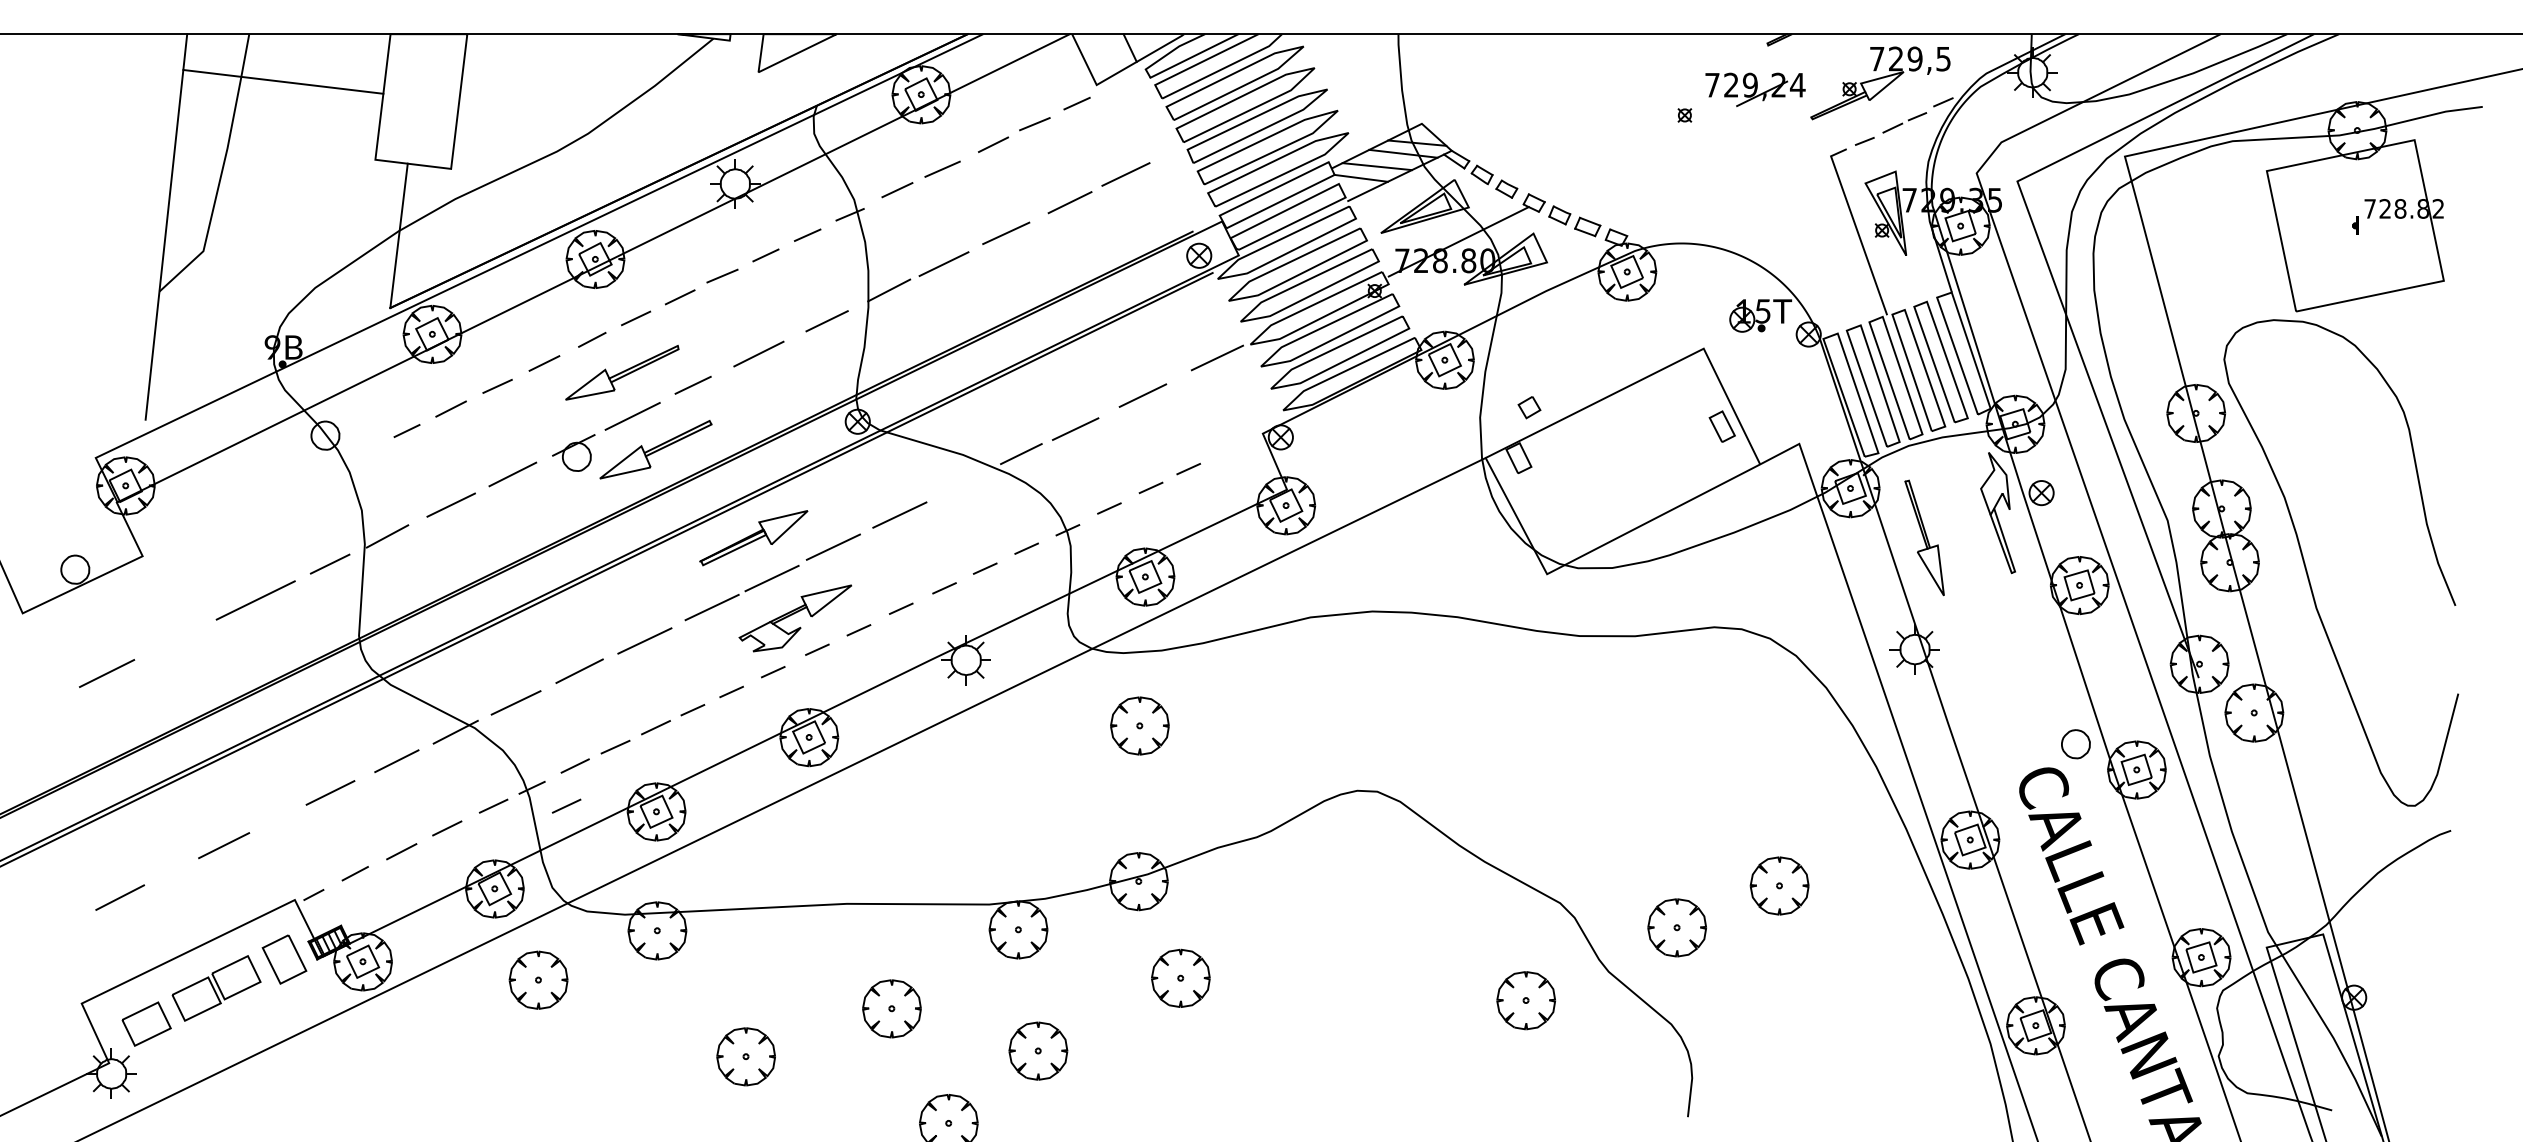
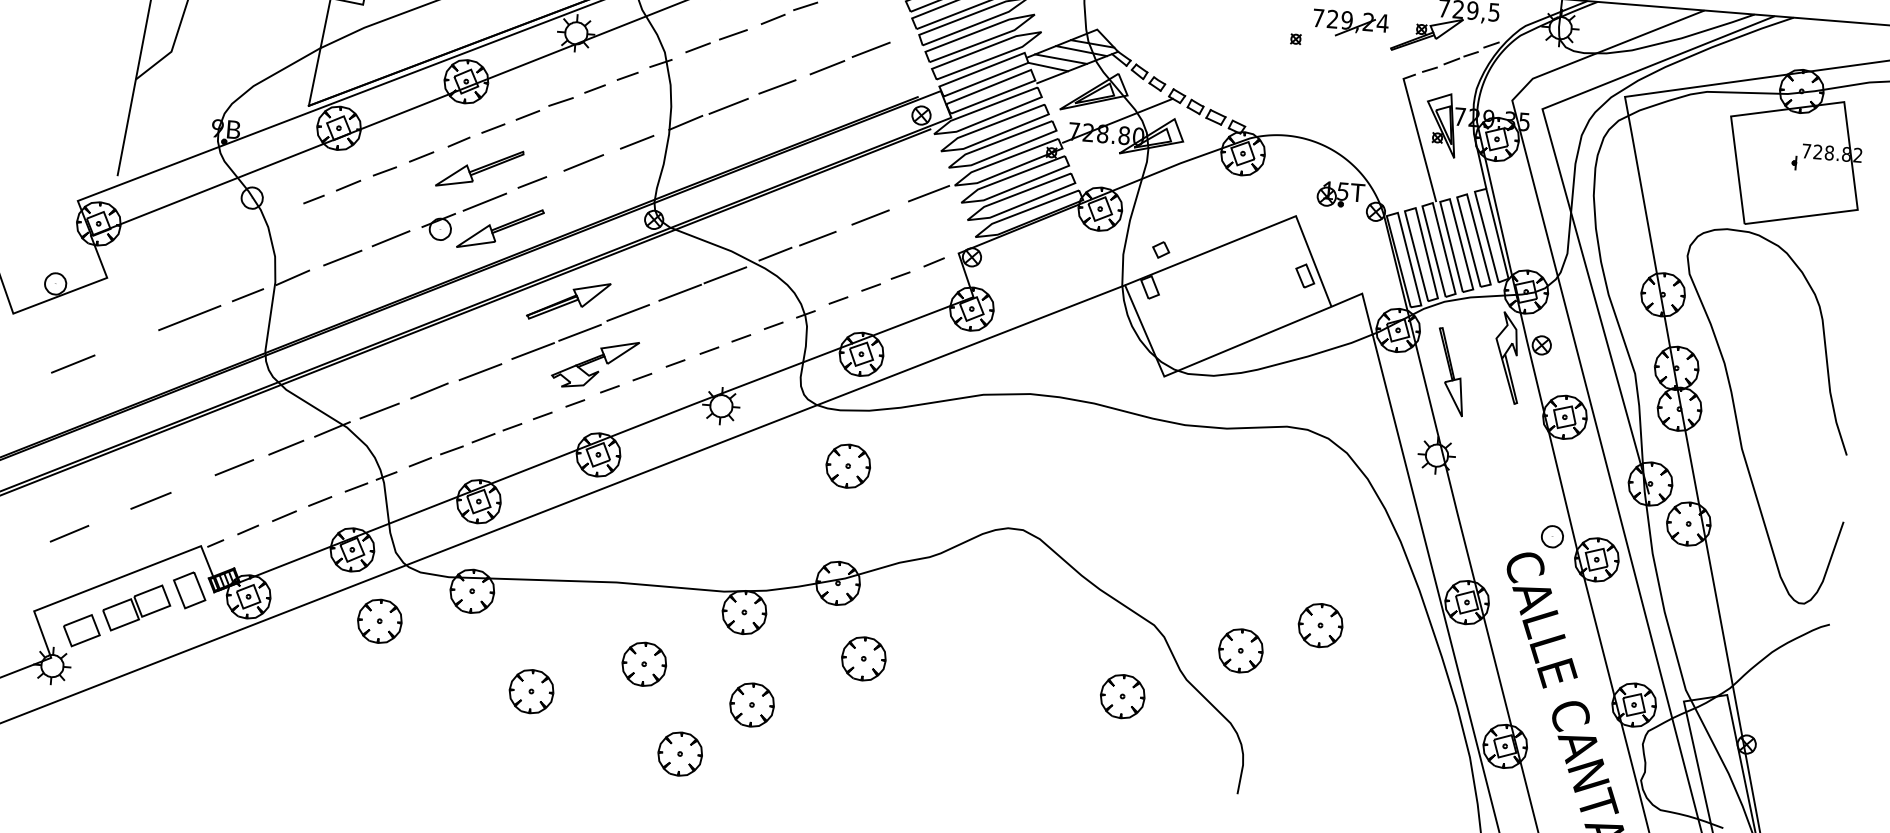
line: (1231, 447) -> (934, 261), added
line: (957, 486) -> (725, 274), added
line: (566, 805) -> (411, 491), removed

